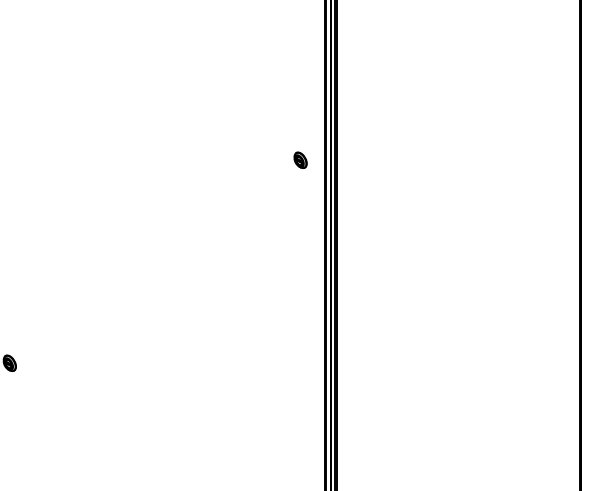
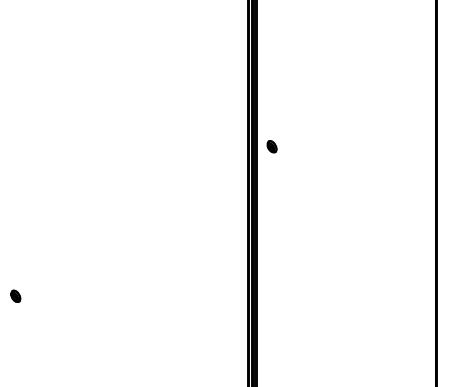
part: (299, 159) -> (271, 146), moved

